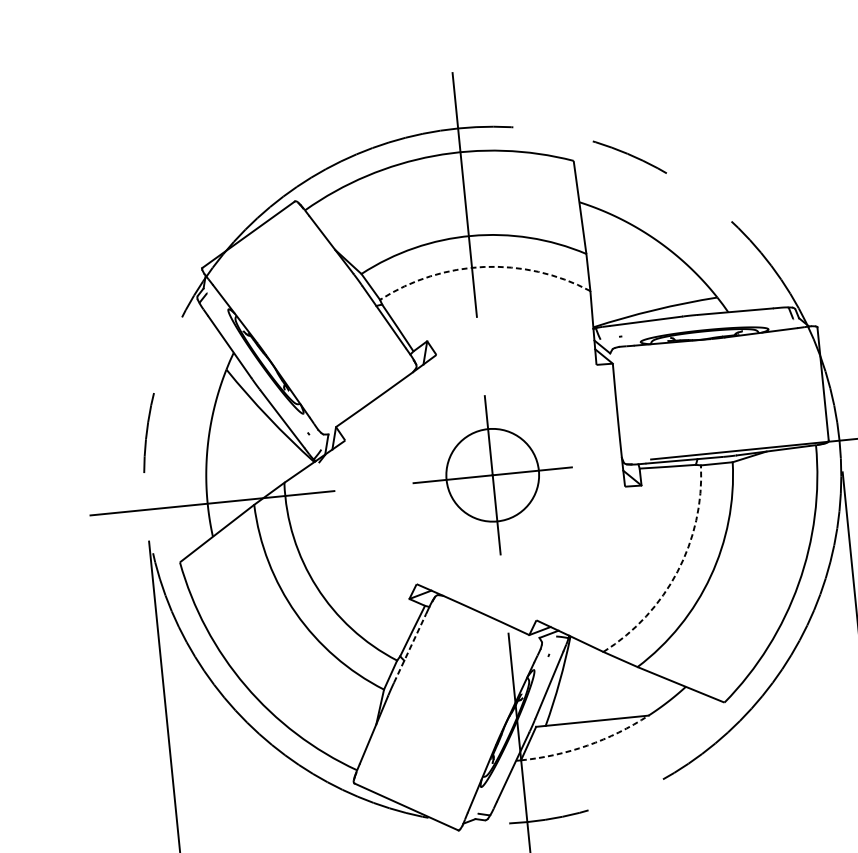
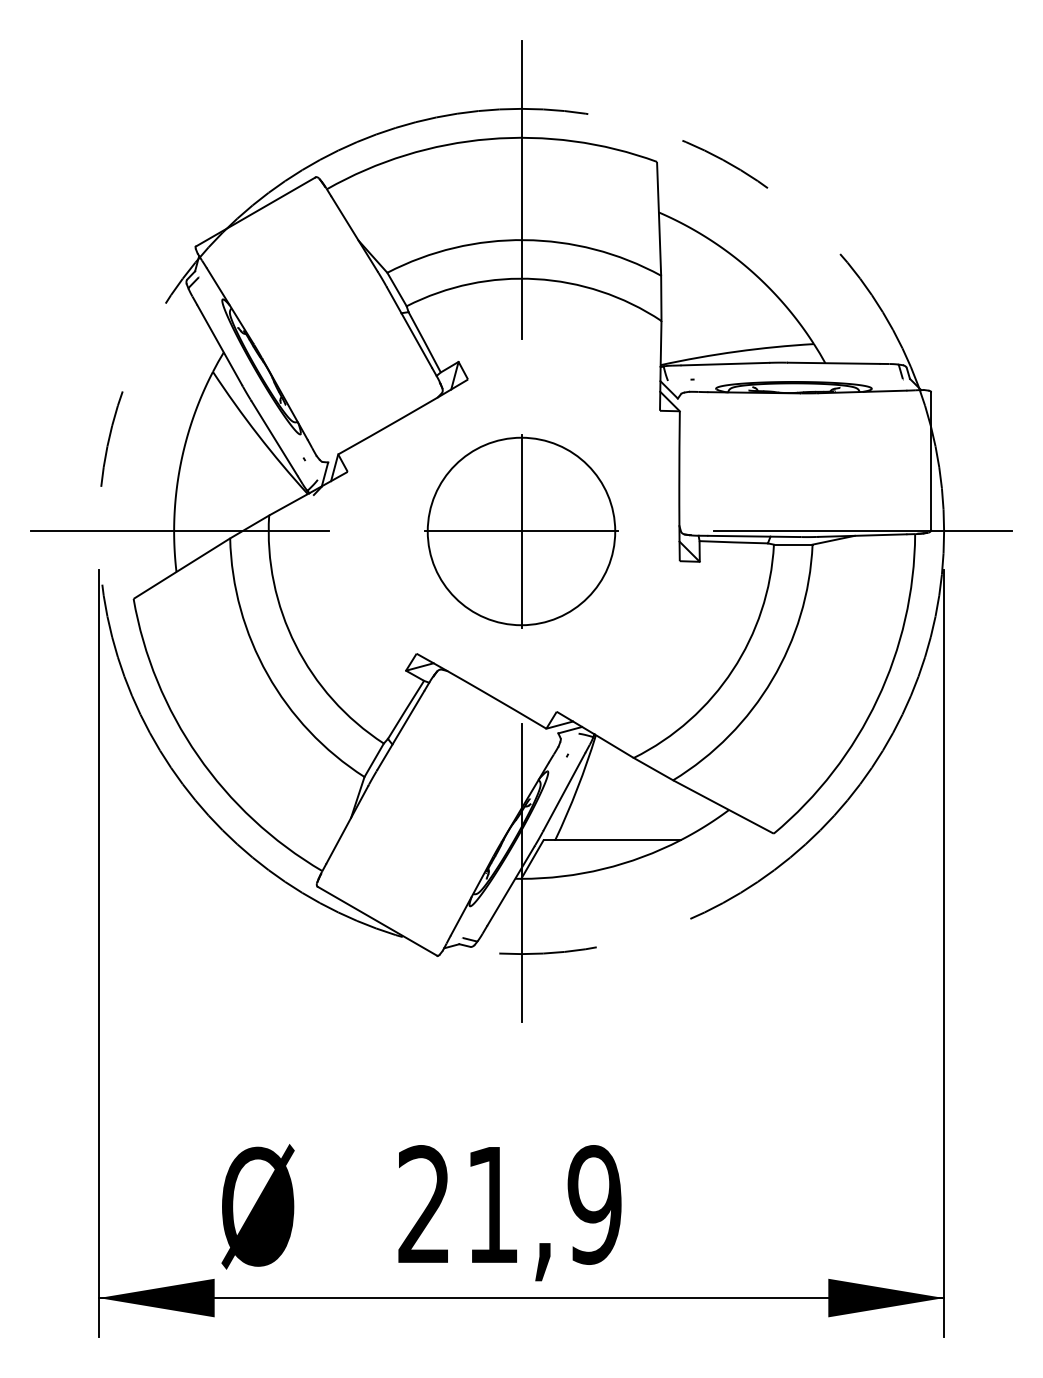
arc: (484, 267) -> (536, 279), dashed -> solid
circle: (492, 475) -> (521, 531), size x1.67
arc: (677, 572) -> (732, 670), dashed -> solid
line: (409, 648) -> (400, 730), dashed -> solid
arc: (587, 745) -> (603, 869), dashed -> solid

